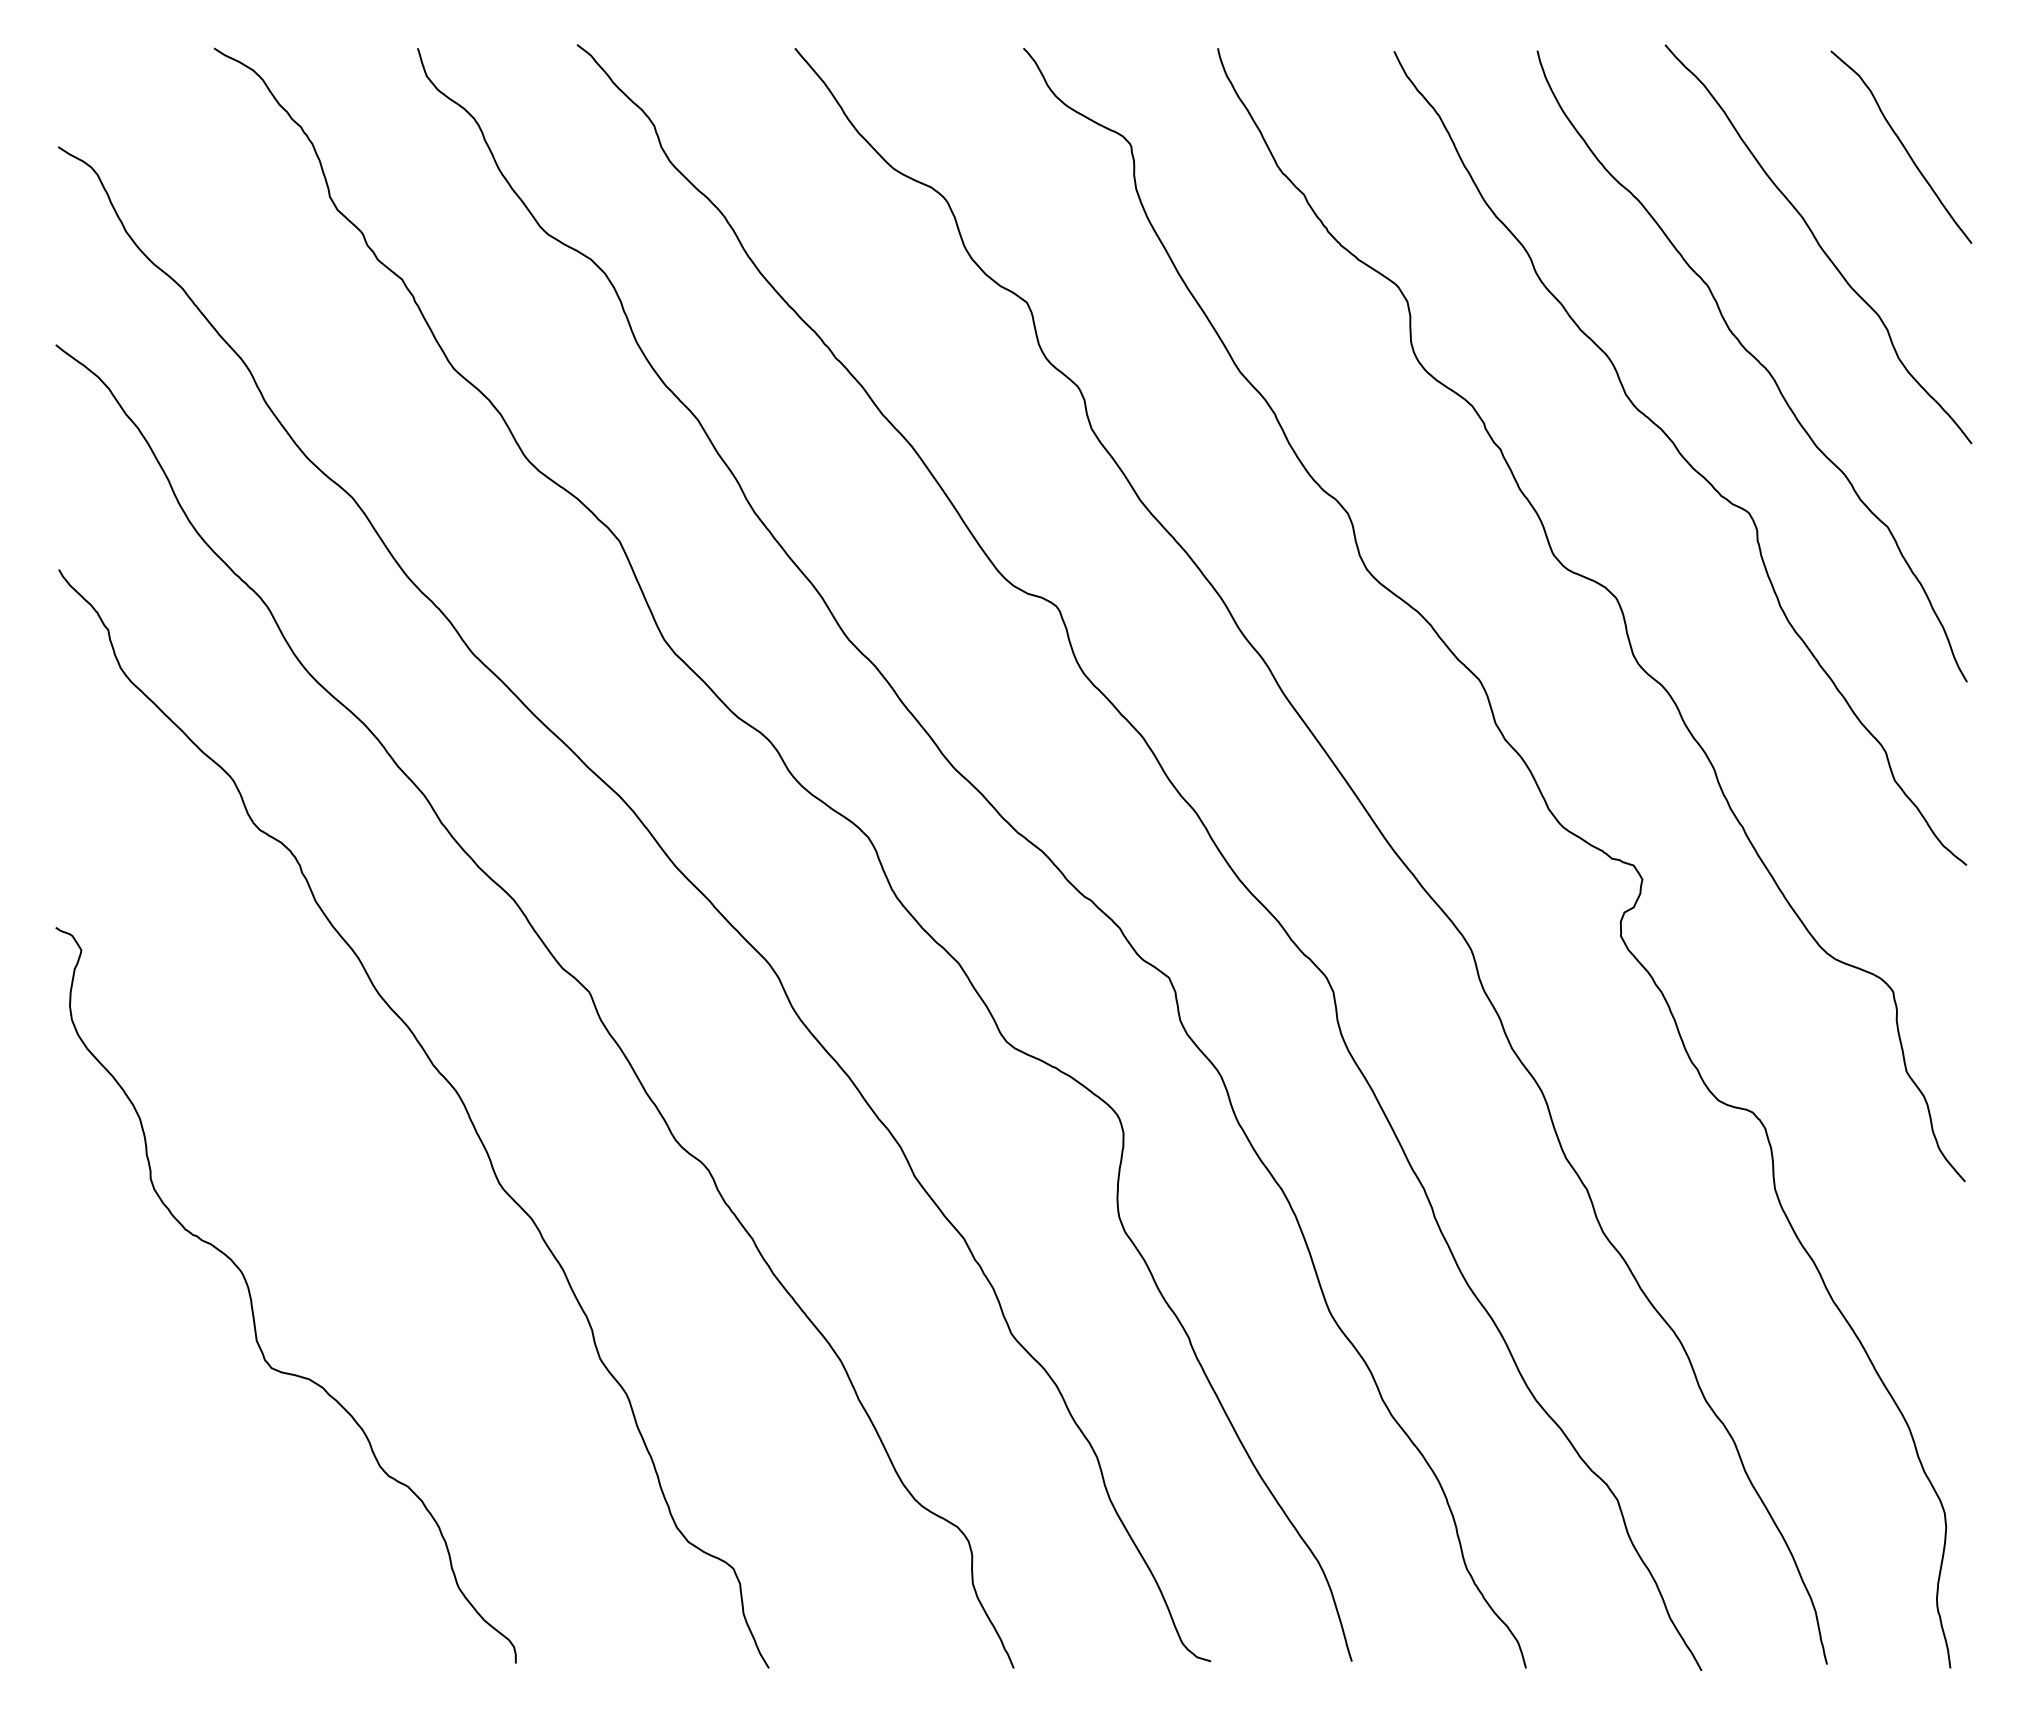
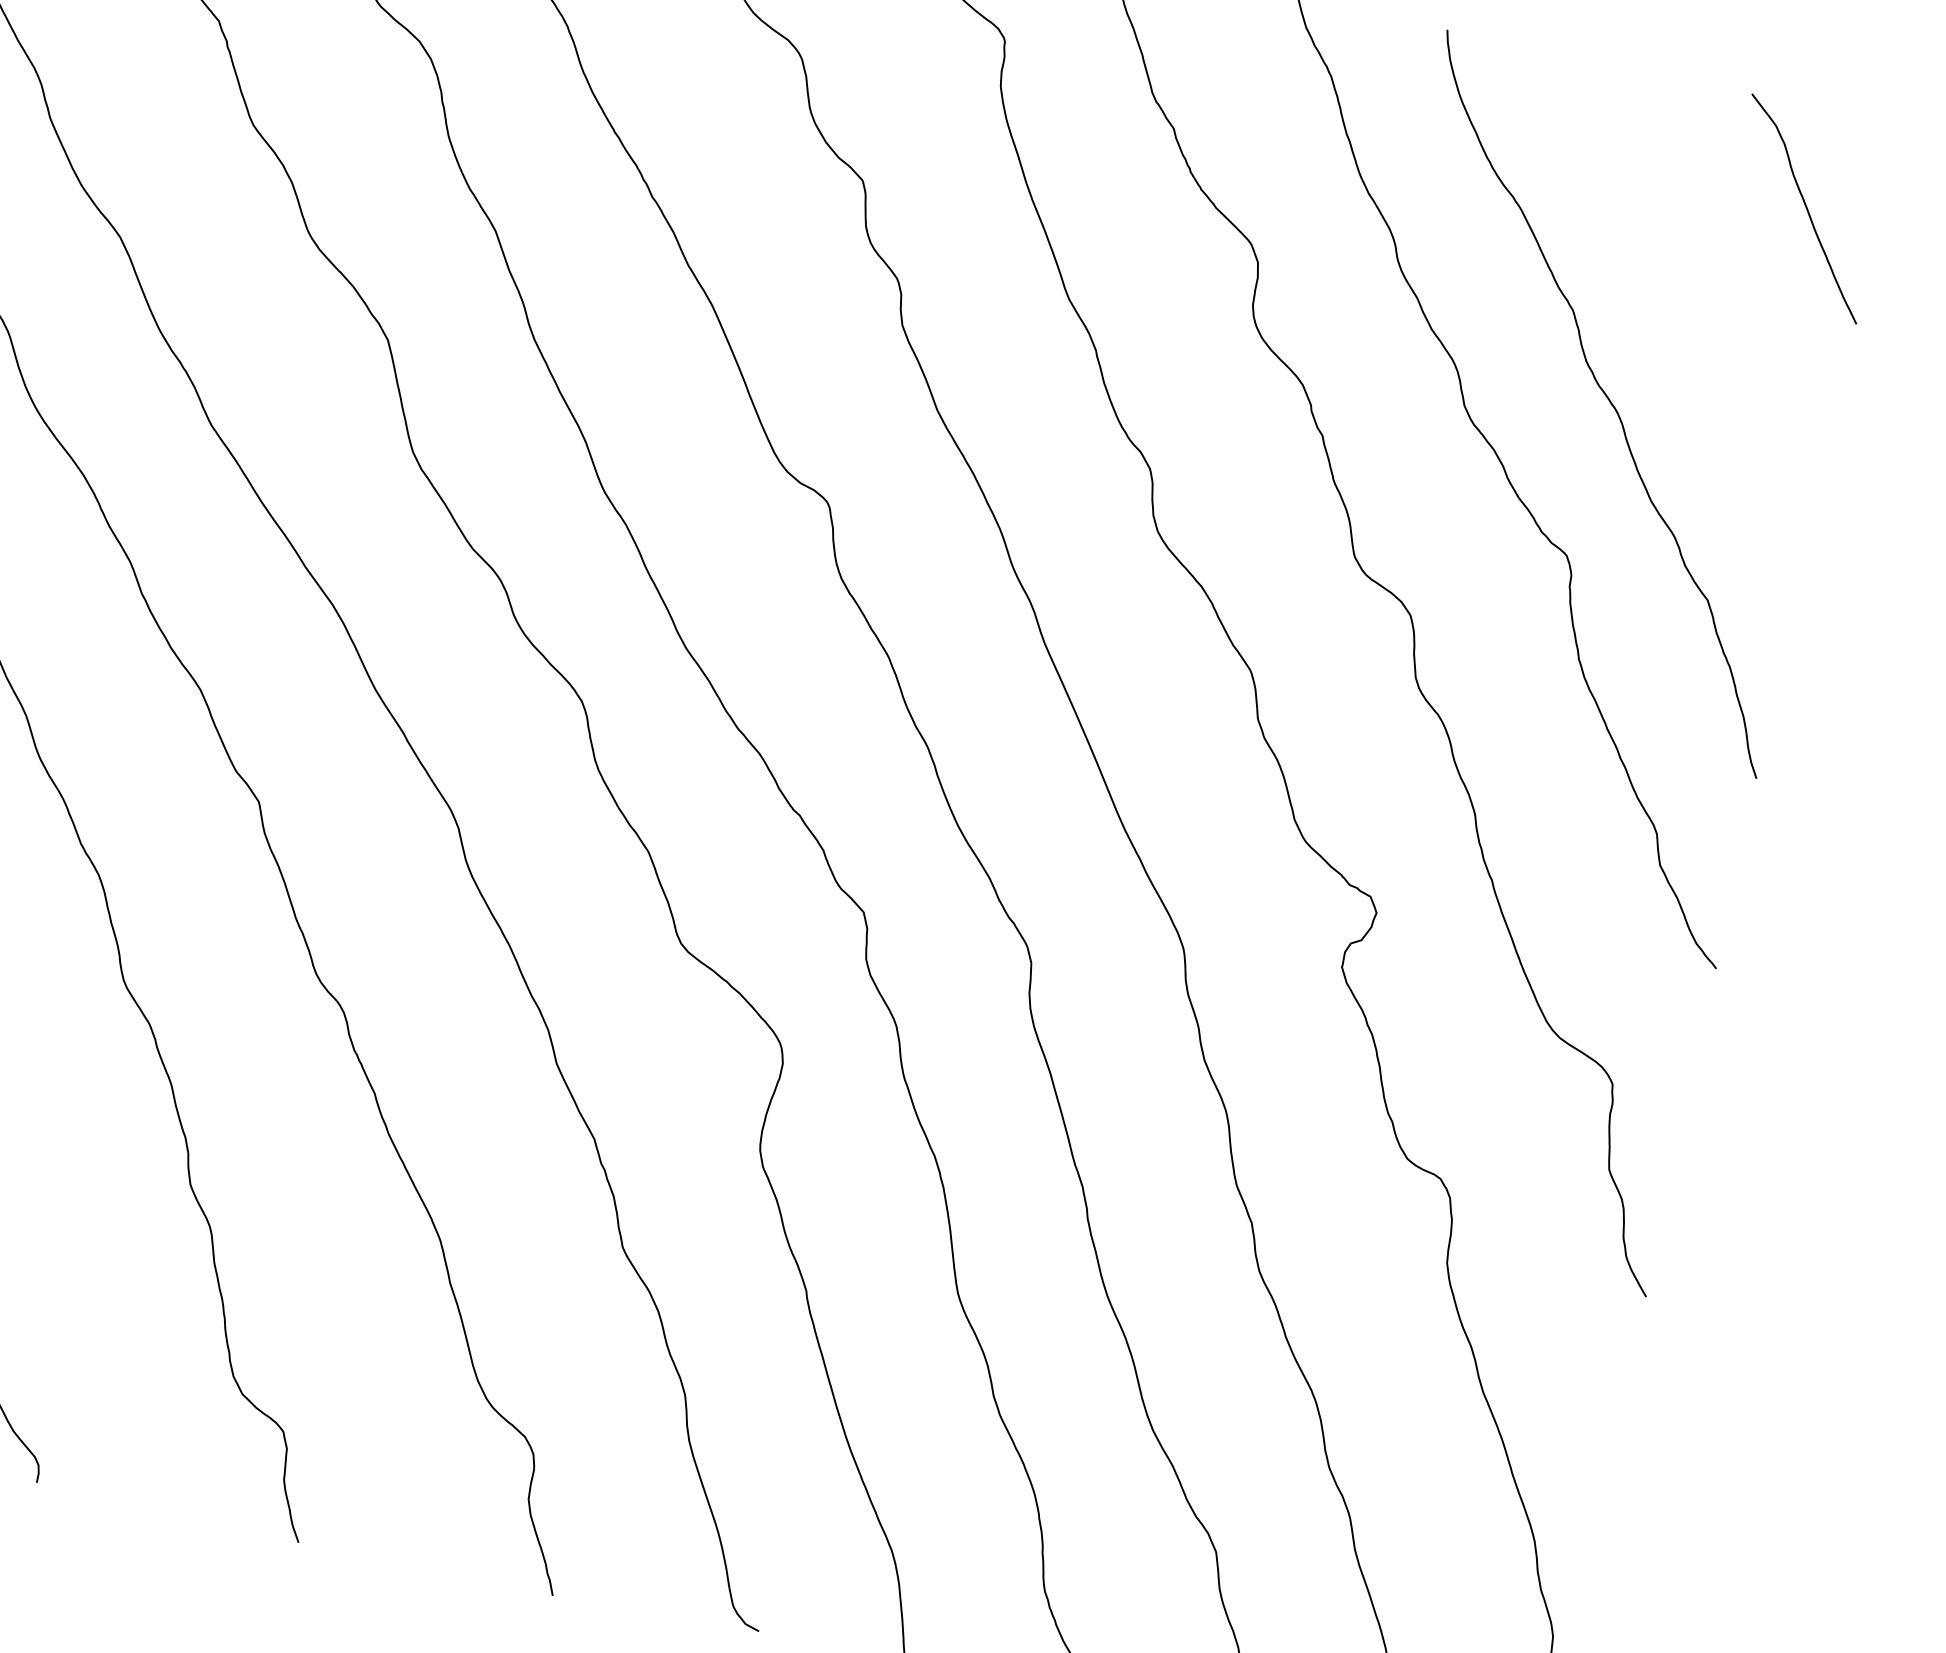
curve: (1818, 244) -> (1697, 292), removed

